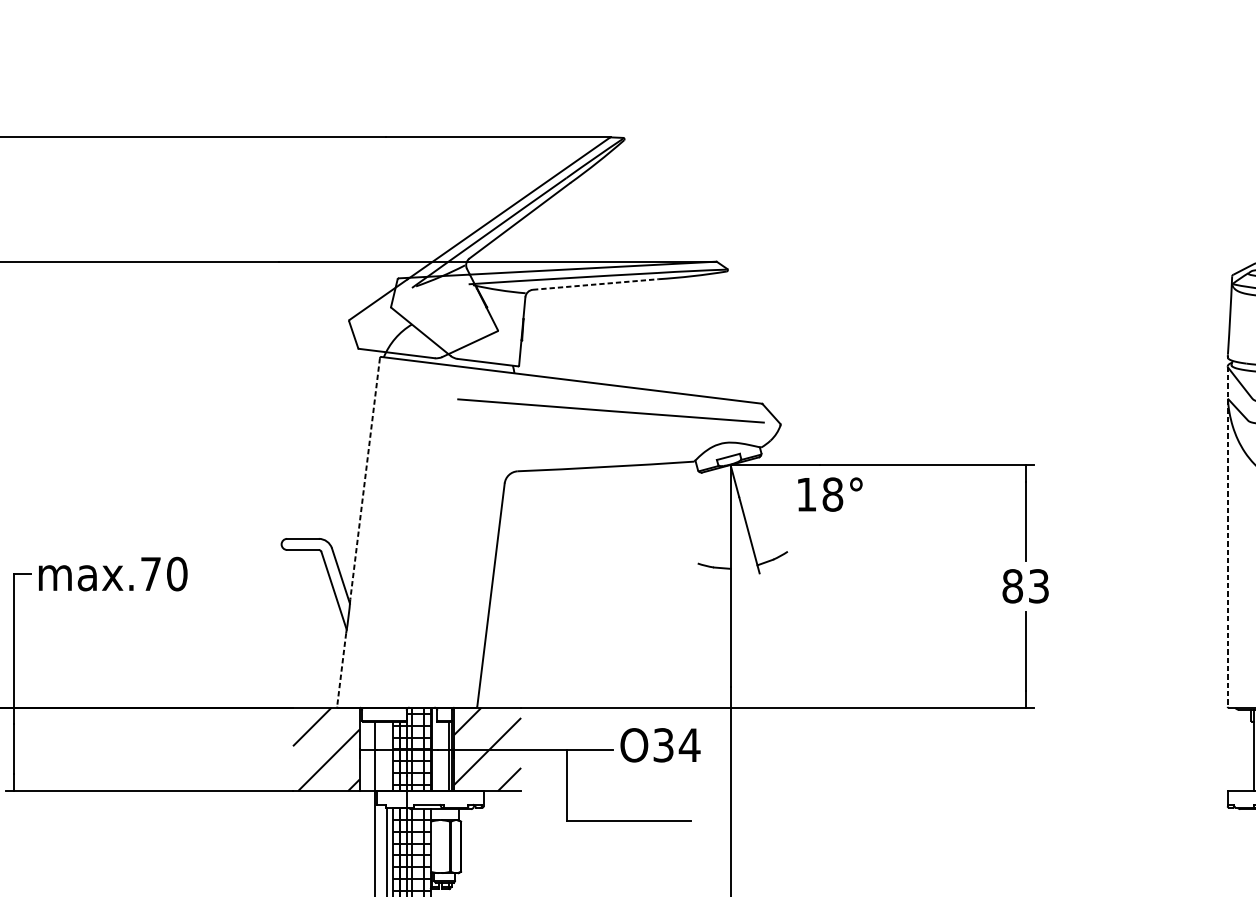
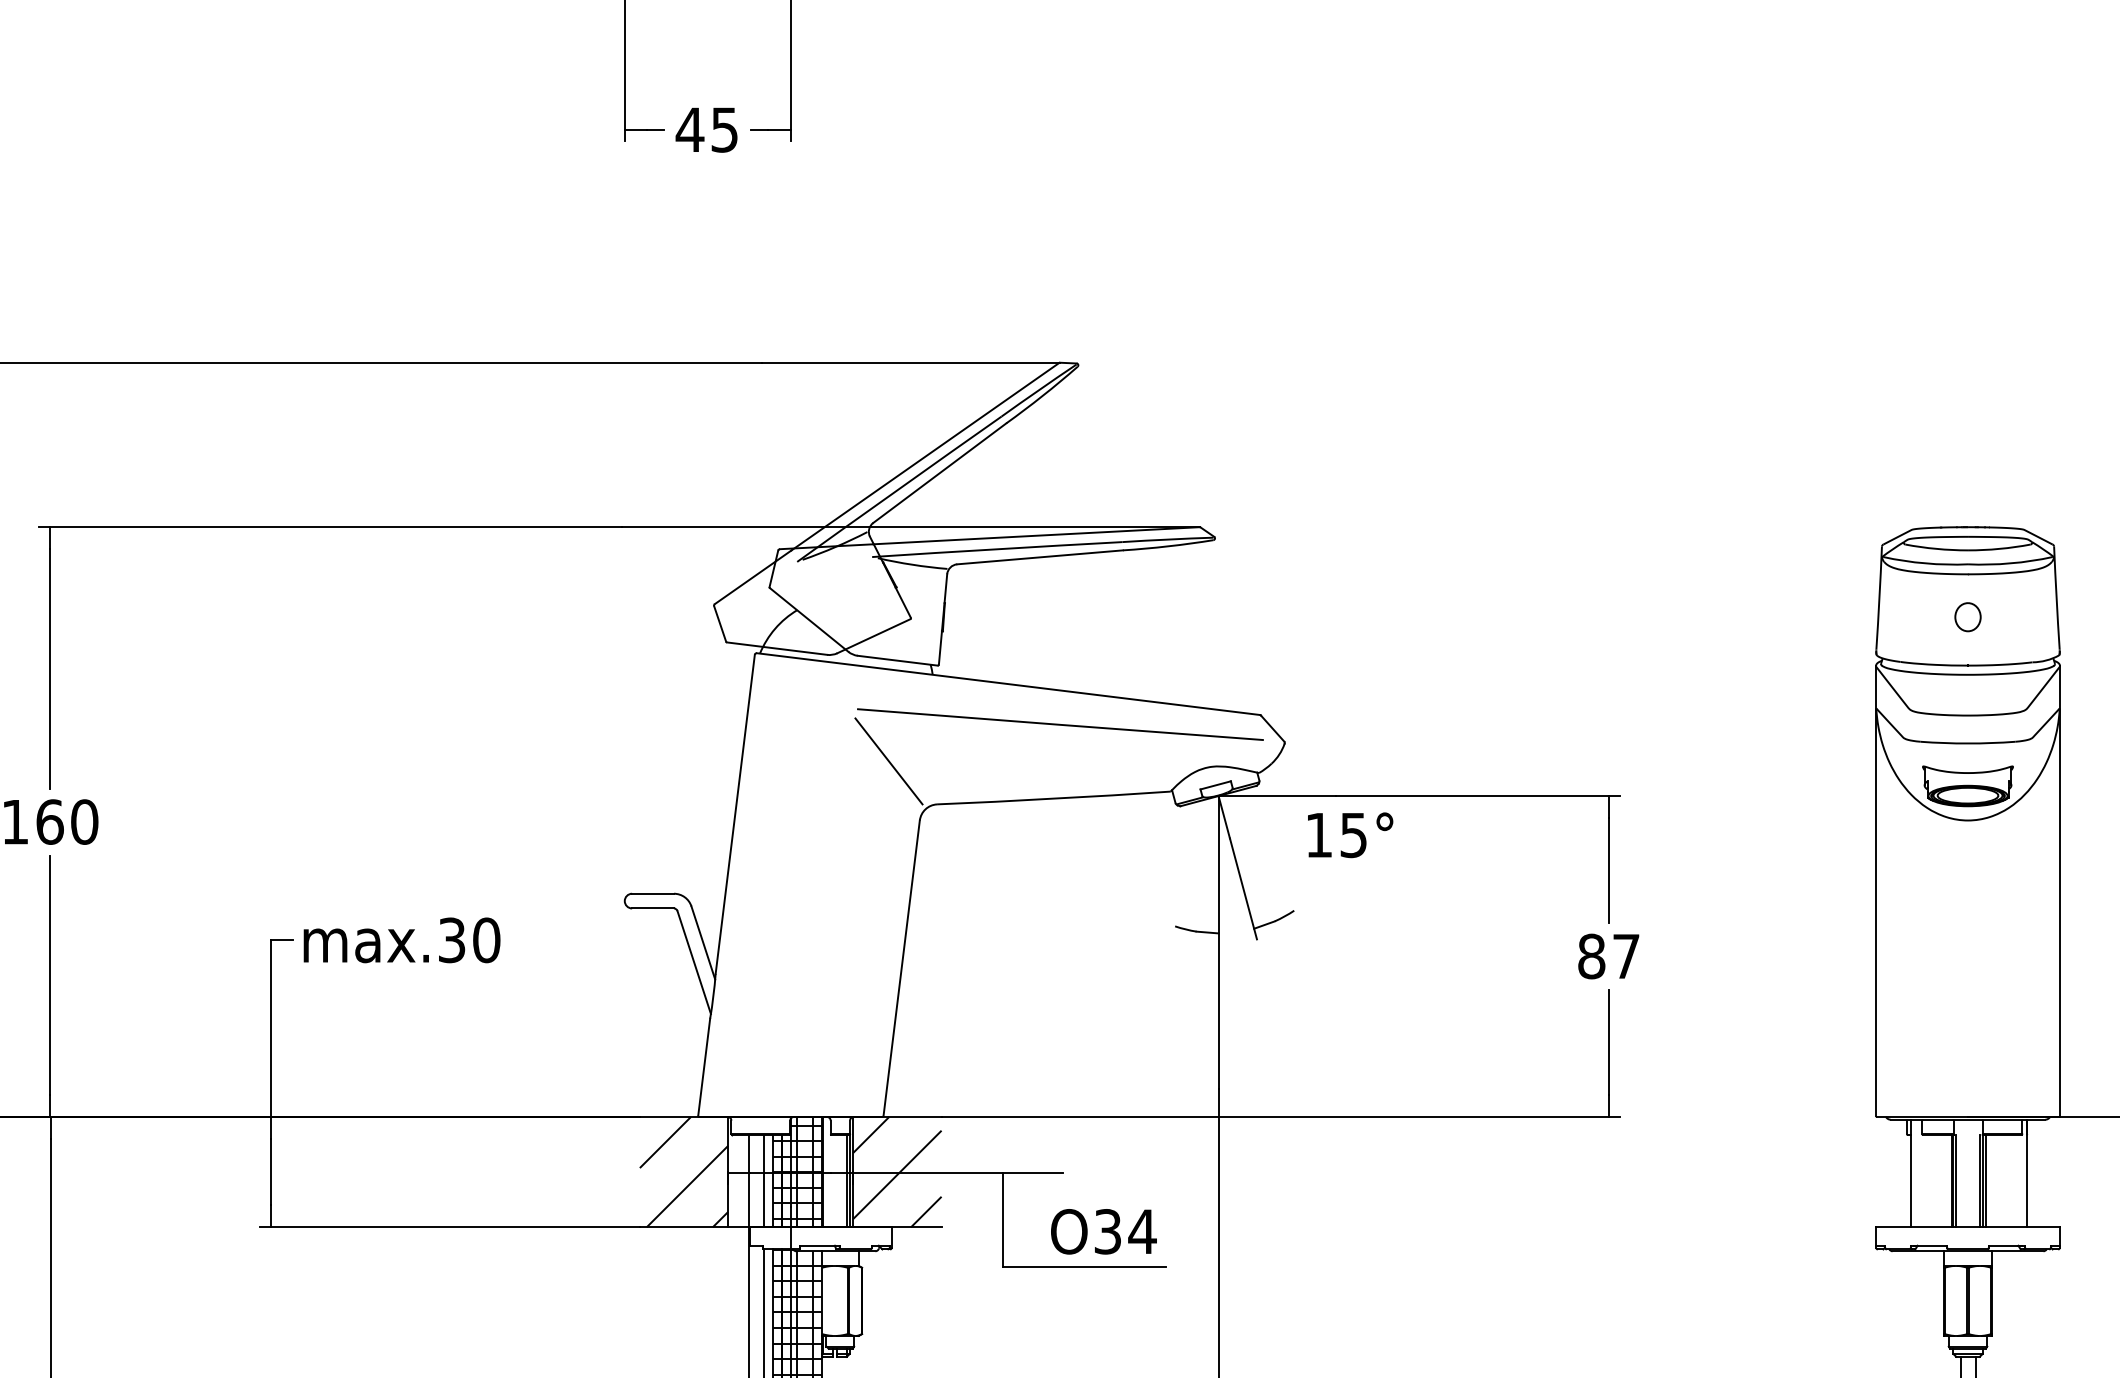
line: (595, 284) -> (1040, 557), dashed -> solid
line: (481, 438) -> (888, 761), added
line: (365, 478) -> (735, 814), dashed -> solid
text: (832, 494) -> (1353, 835), 18° -> 15°
line: (1228, 536) -> (1876, 890), dashed -> solid
text: (151, 574) -> (452, 940), max.70 -> max.30
text: (1039, 586) -> (1626, 956), 83 -> 87
line: (341, 670) -> (704, 1067), dashed -> solid
text: (660, 745) -> (1103, 1231), moved
line: (386, 756) -> (763, 1181), added

